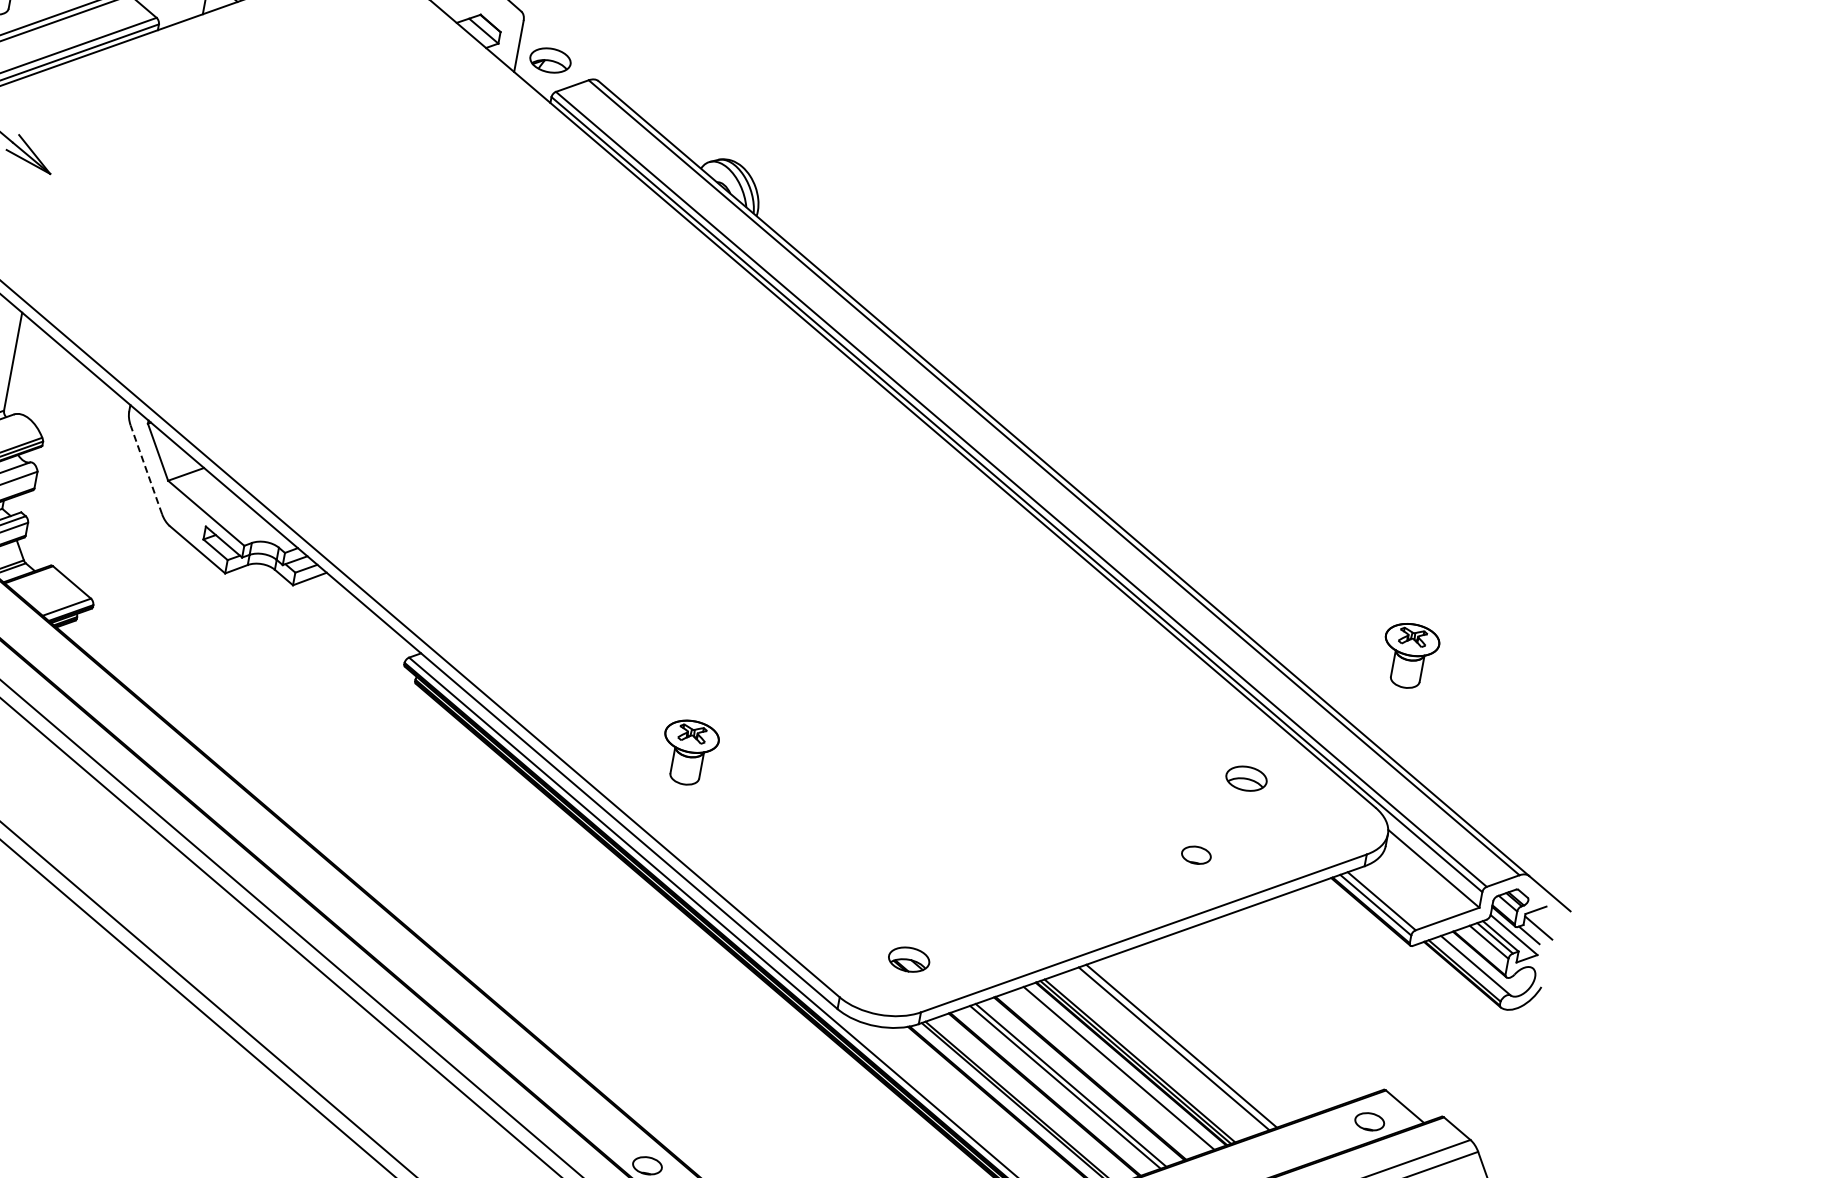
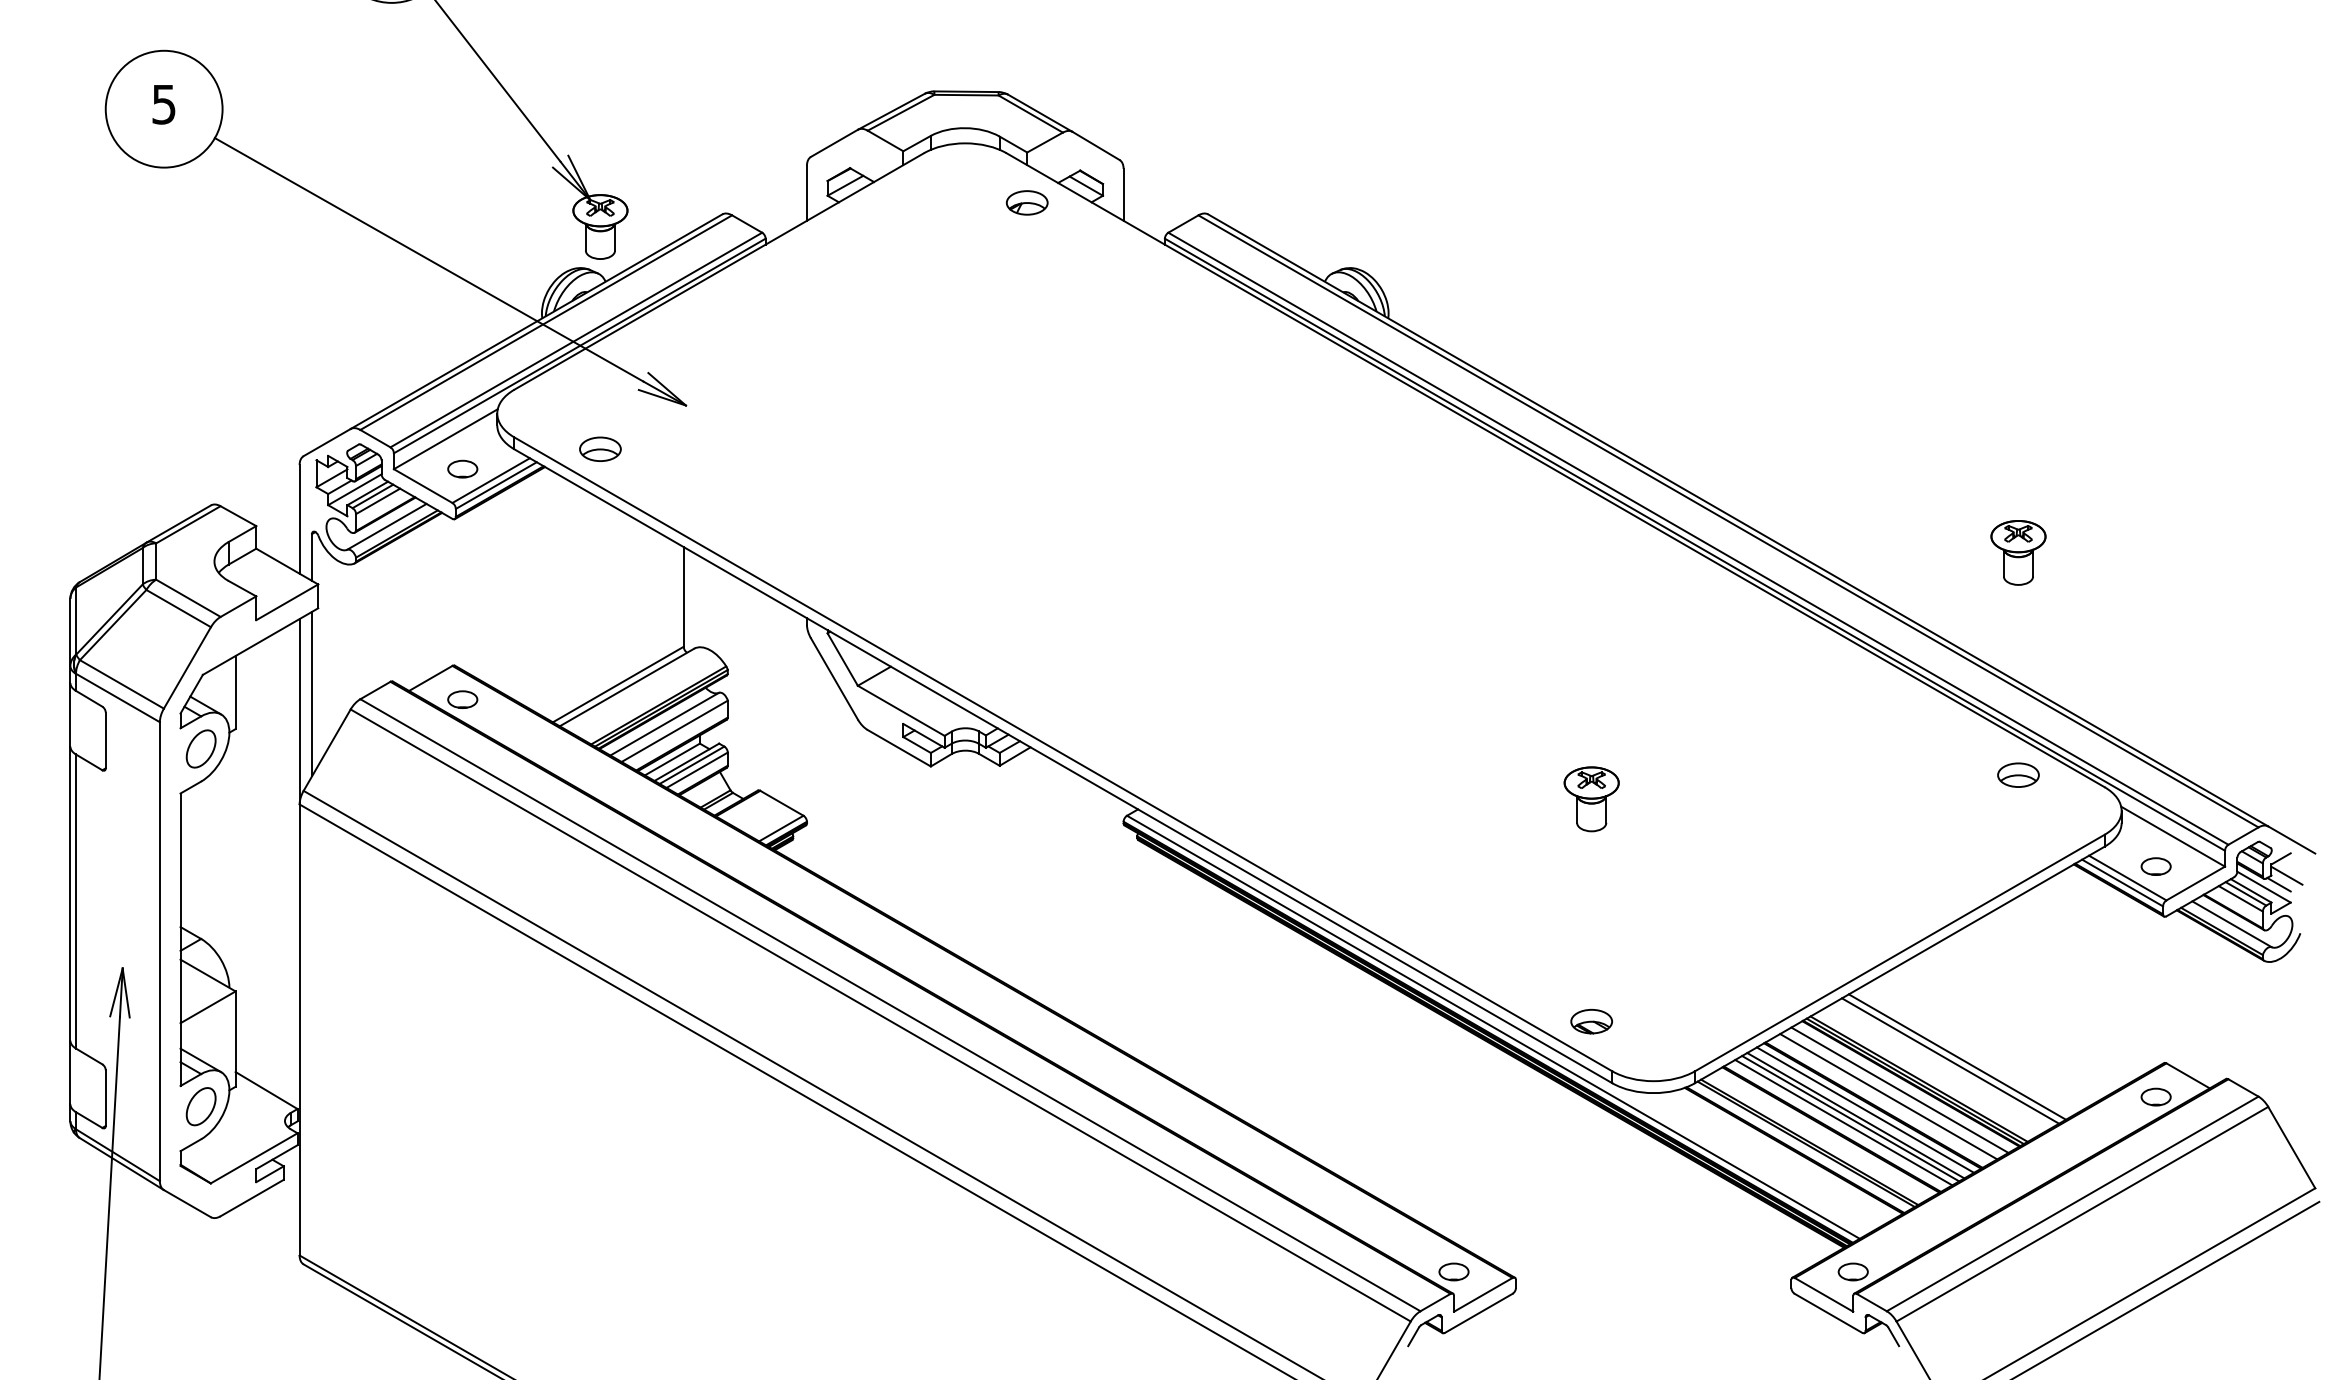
part: (549, 59) -> (1026, 202), moved
line: (146, 469) -> (834, 678), dashed -> solid
part: (1409, 655) -> (2018, 552), moved
part: (688, 752) -> (1591, 799), moved
part: (1246, 778) -> (2018, 774), moved
part: (1195, 855) -> (2155, 866), moved
part: (908, 959) -> (1591, 1021), moved
line: (1106, 1072) -> (1888, 1096), added
line: (1081, 1081) -> (1865, 1109), added
line: (1057, 1089) -> (1843, 1122), added

